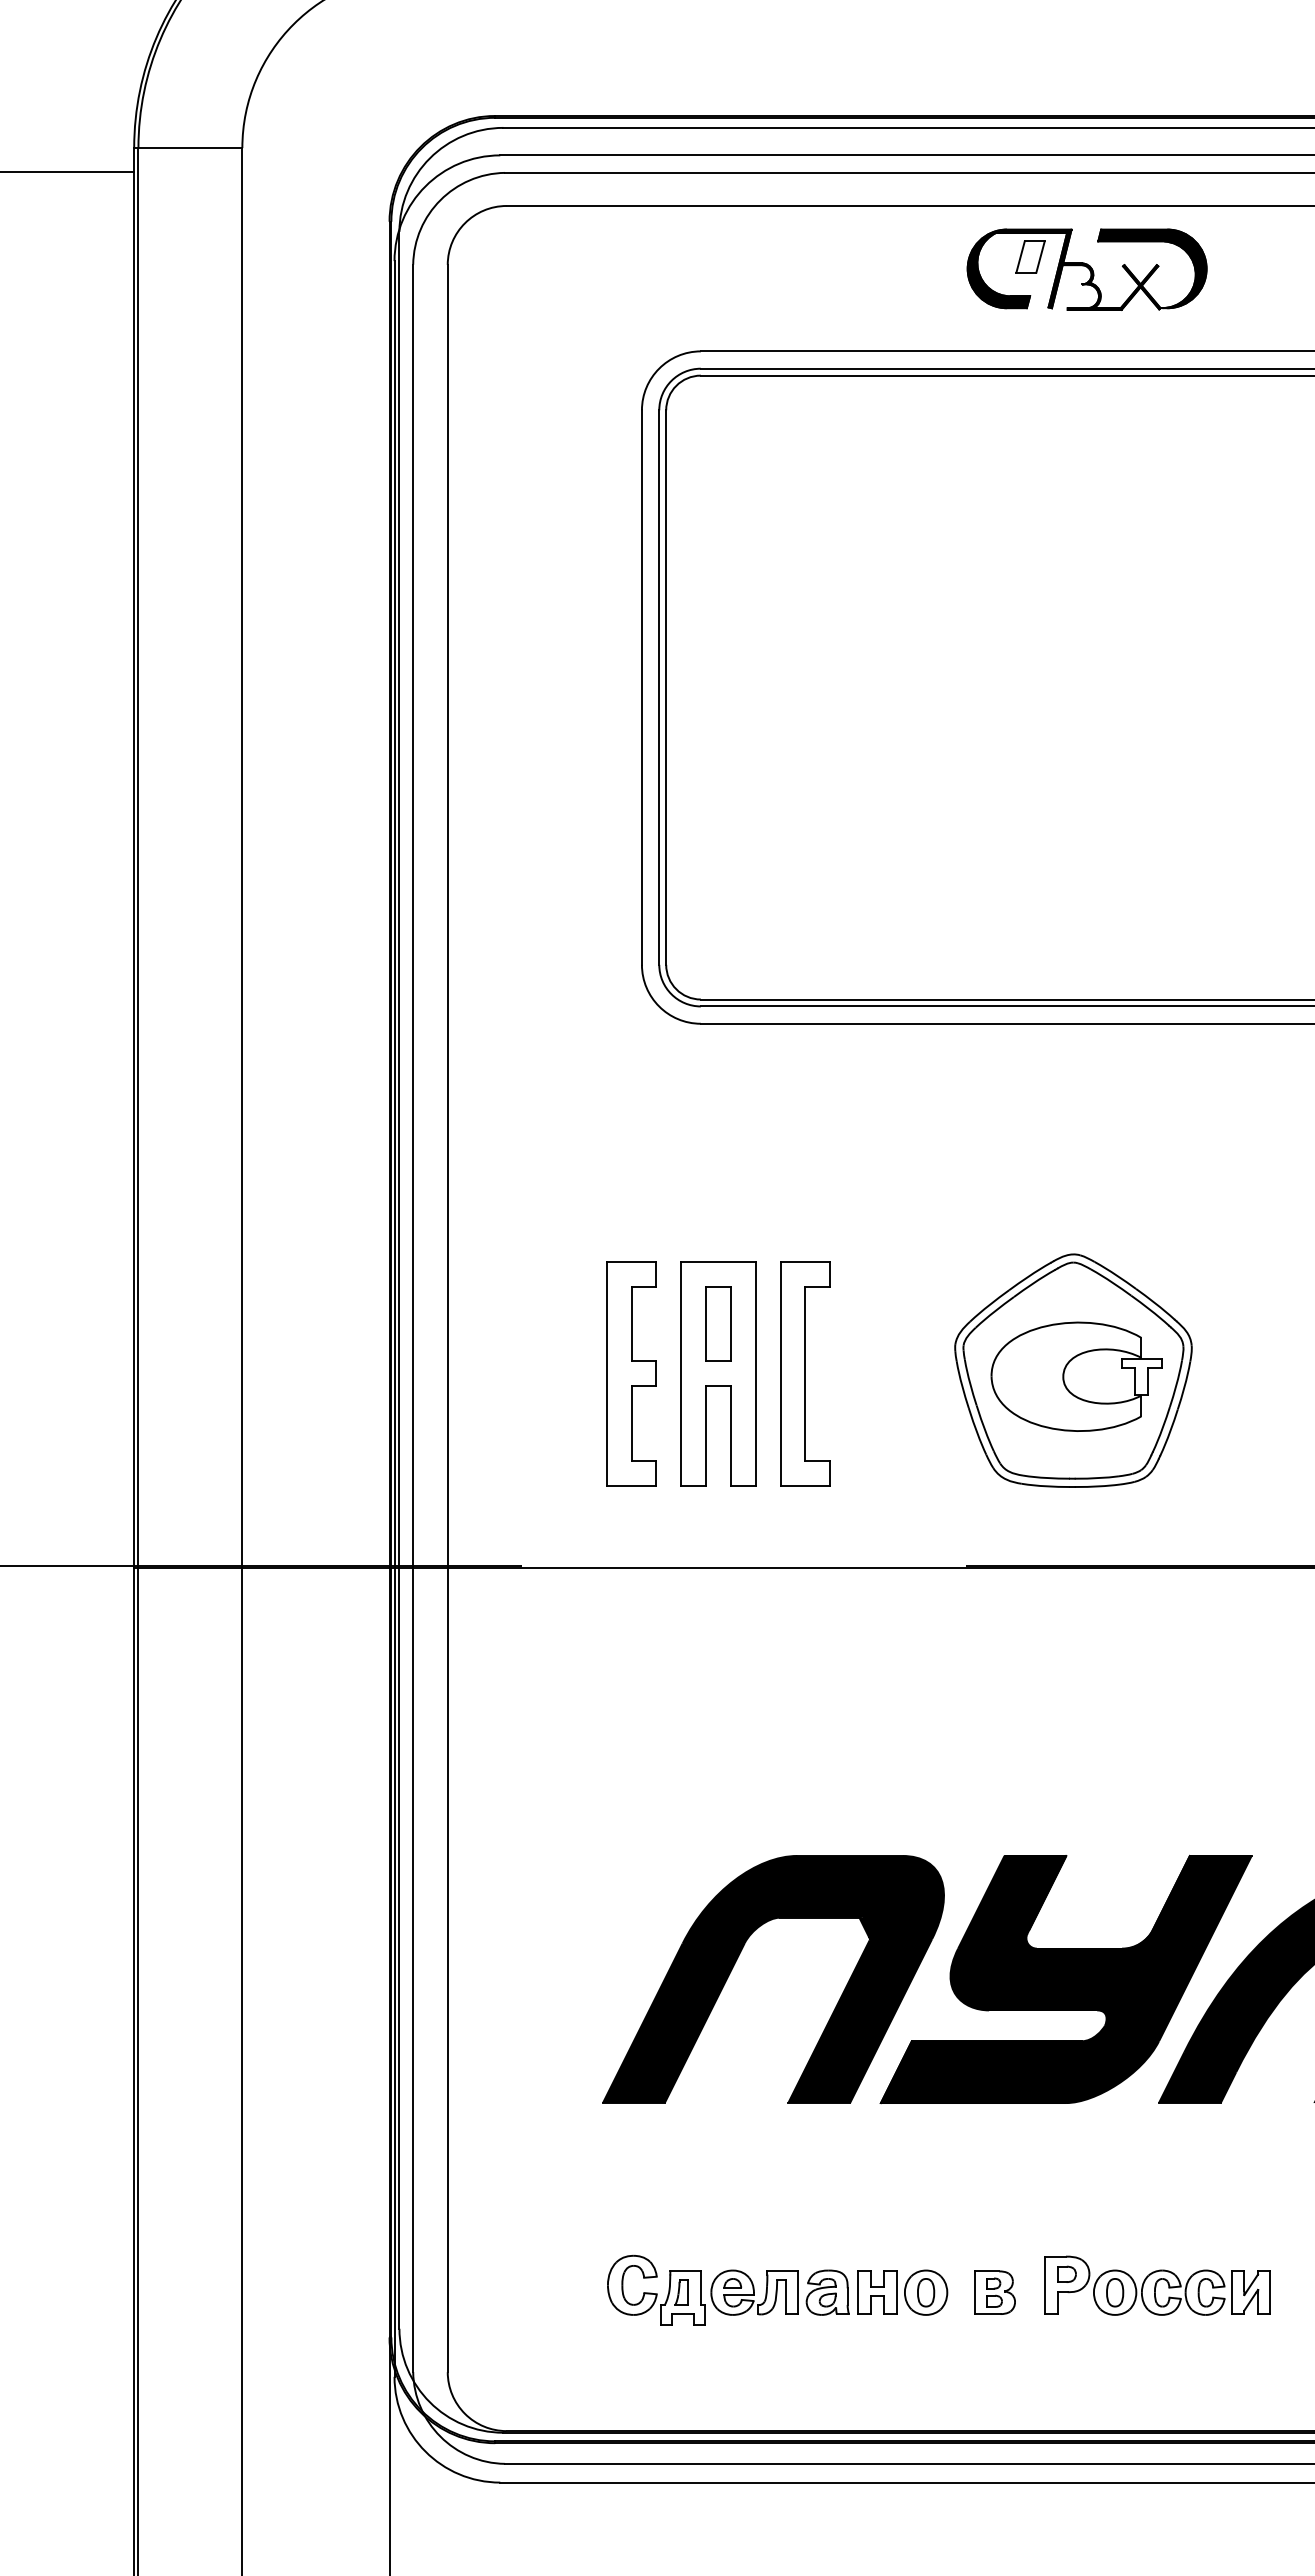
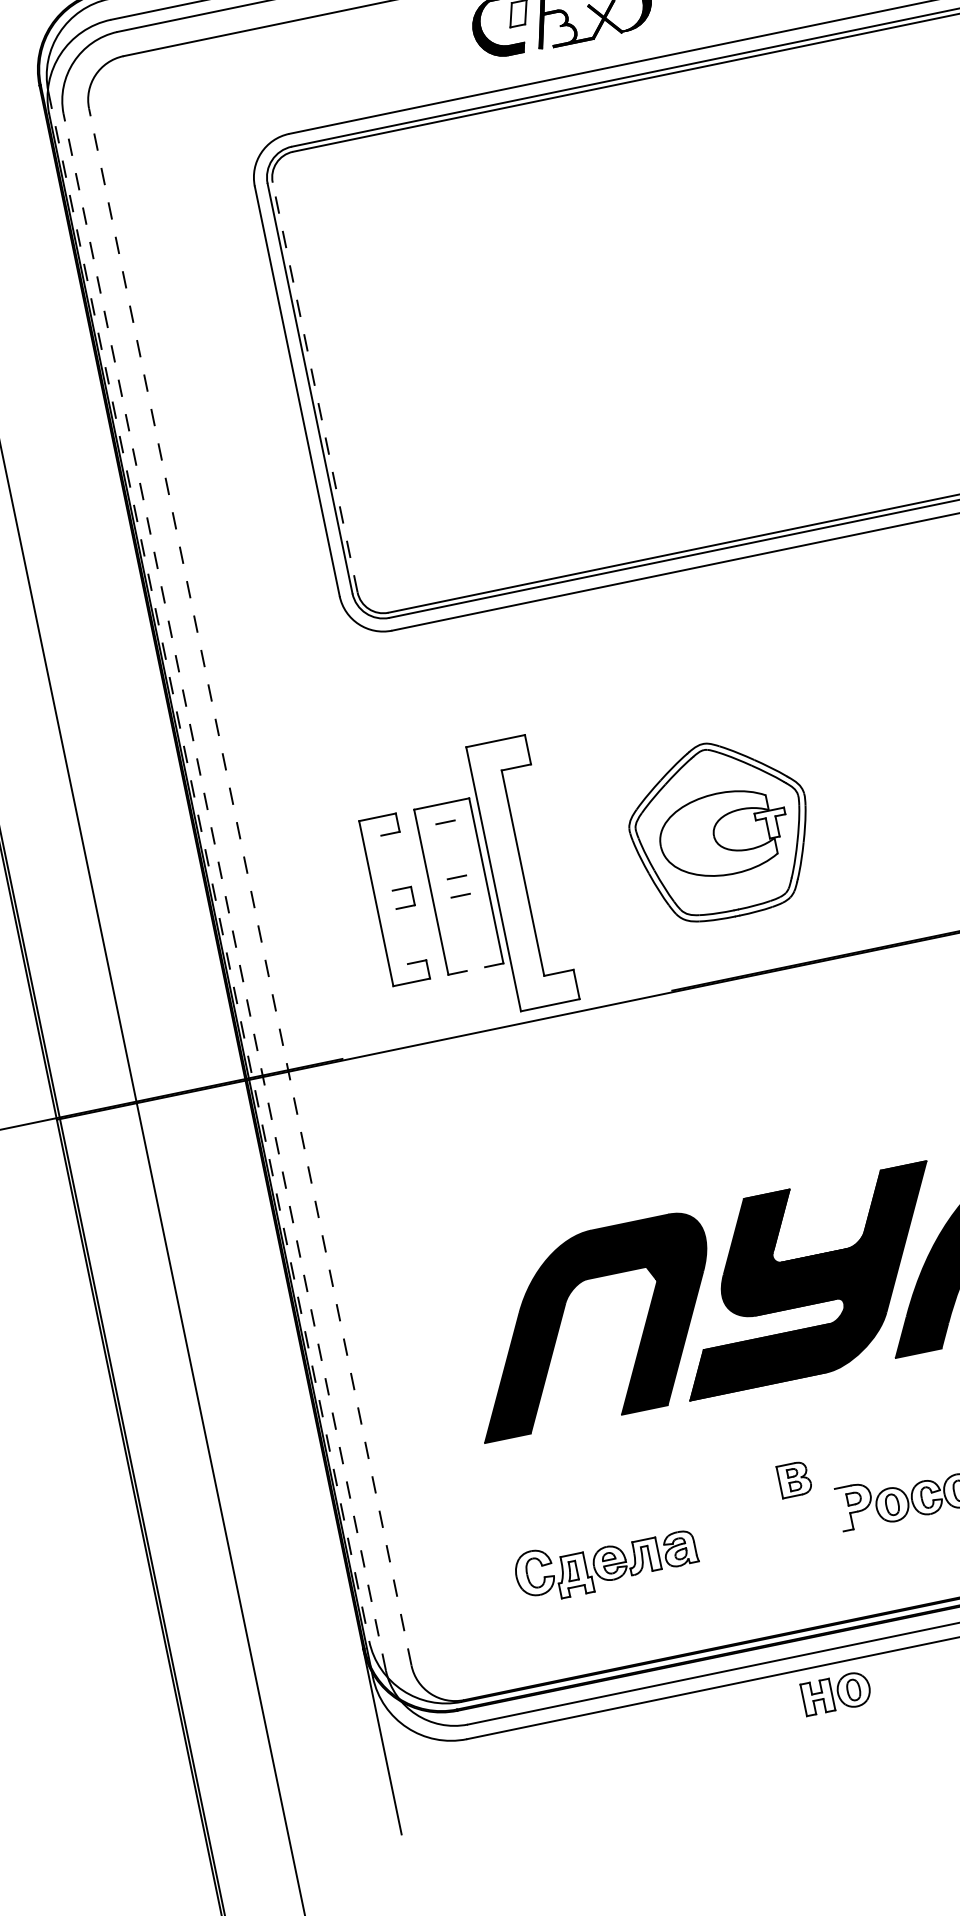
line: (666, 687) -> (315, 387), solid -> dashed
line: (399, 1280) -> (208, 866), solid -> dashed
line: (413, 1318) -> (225, 892), solid -> dashed
line: (447, 1318) -> (250, 887), solid -> dashed
line: (631, 1323) -> (386, 862), removed
line: (706, 1323) -> (442, 851), removed
line: (730, 1323) -> (459, 847), removed
part: (805, 1373) -> (523, 873), size x1.6
line: (631, 1423) -> (402, 936), removed
line: (706, 1435) -> (459, 933), removed
line: (730, 1435) -> (477, 930), removed
line: (1044, 2285) -> (839, 1510), removed
part: (902, 2292) -> (836, 1693), moved
part: (994, 2292) -> (794, 1479), moved

